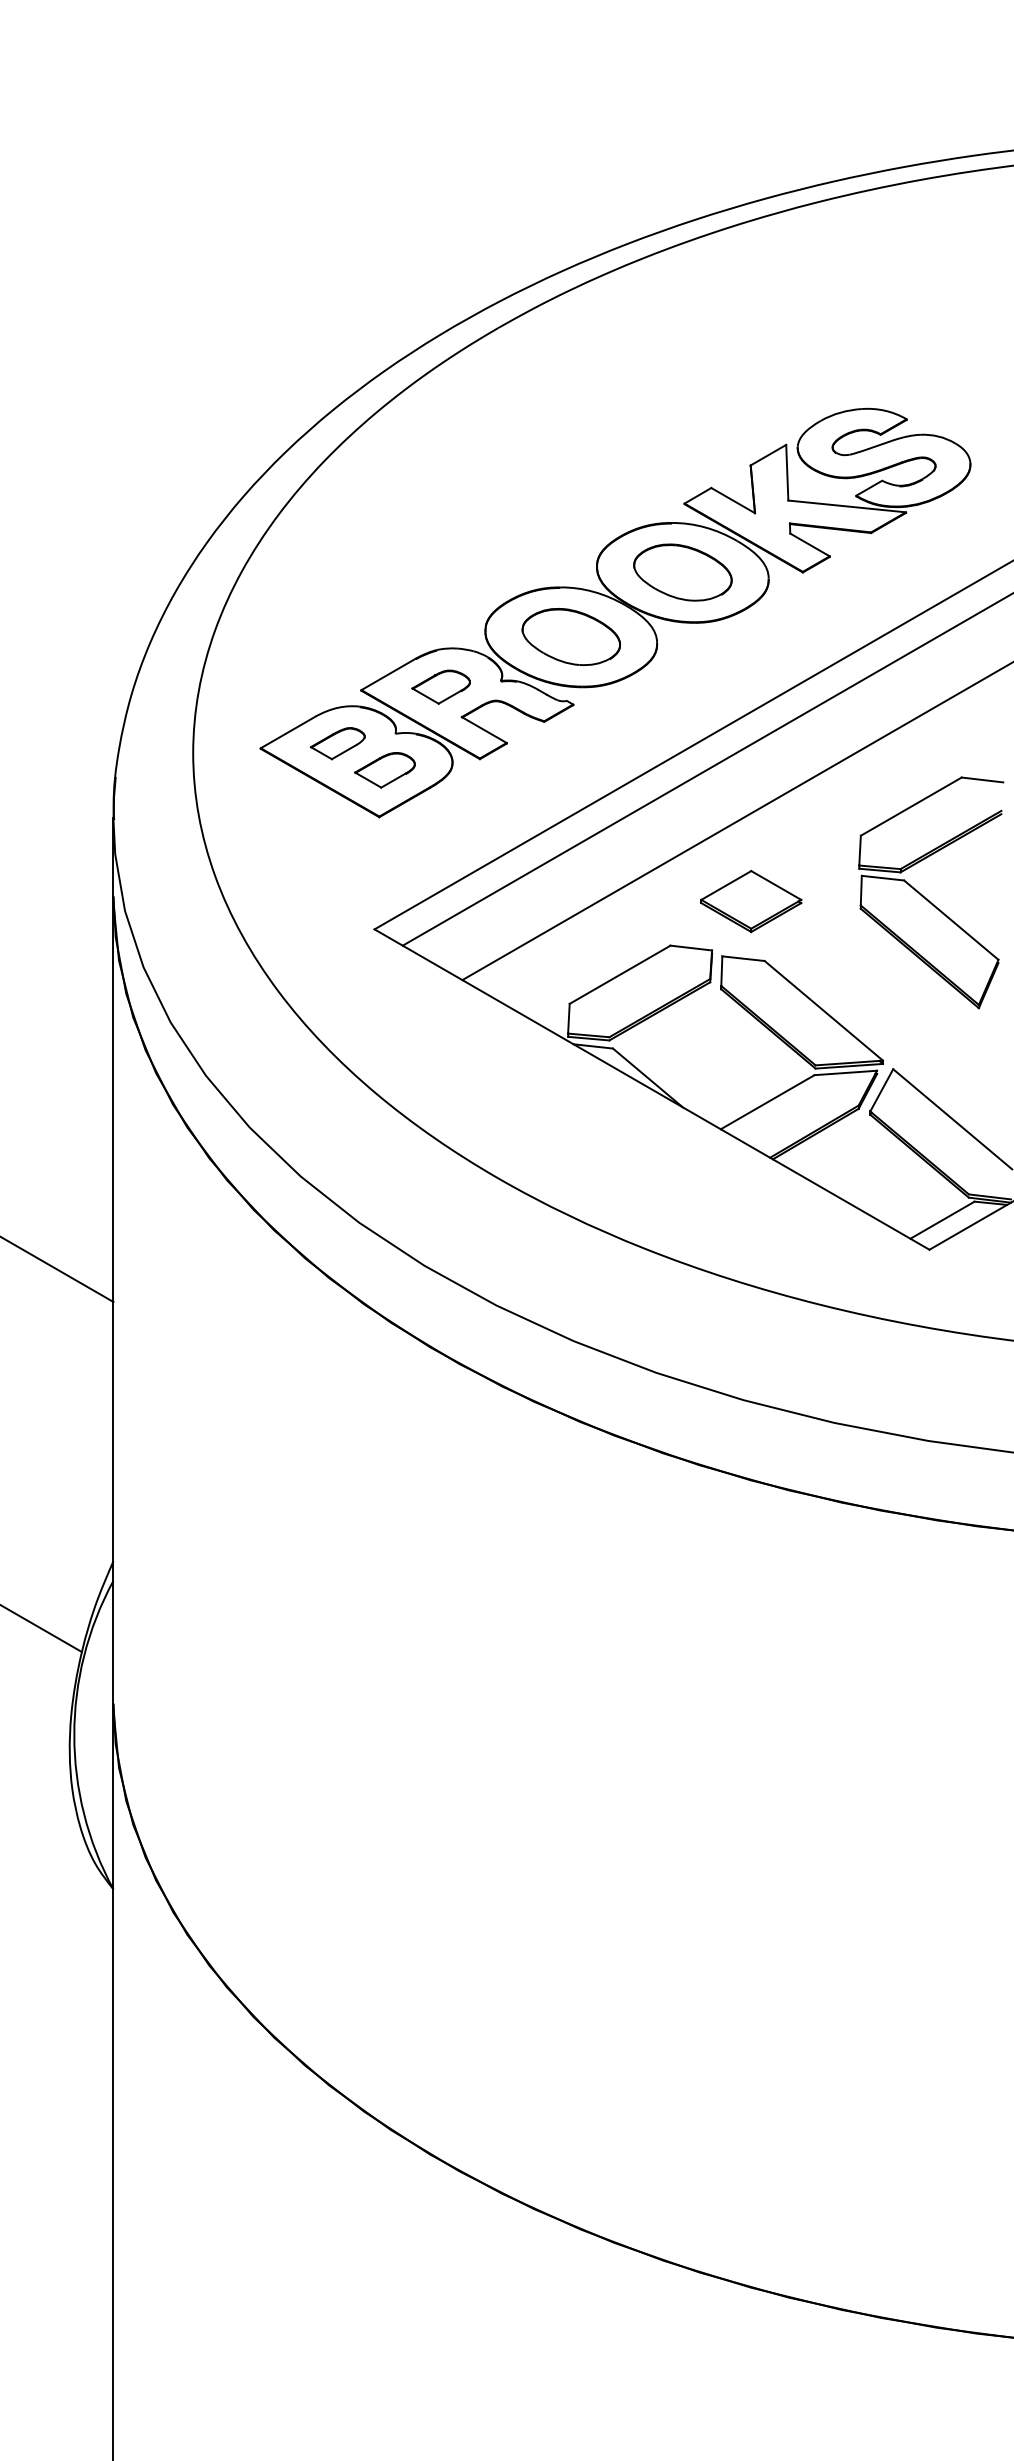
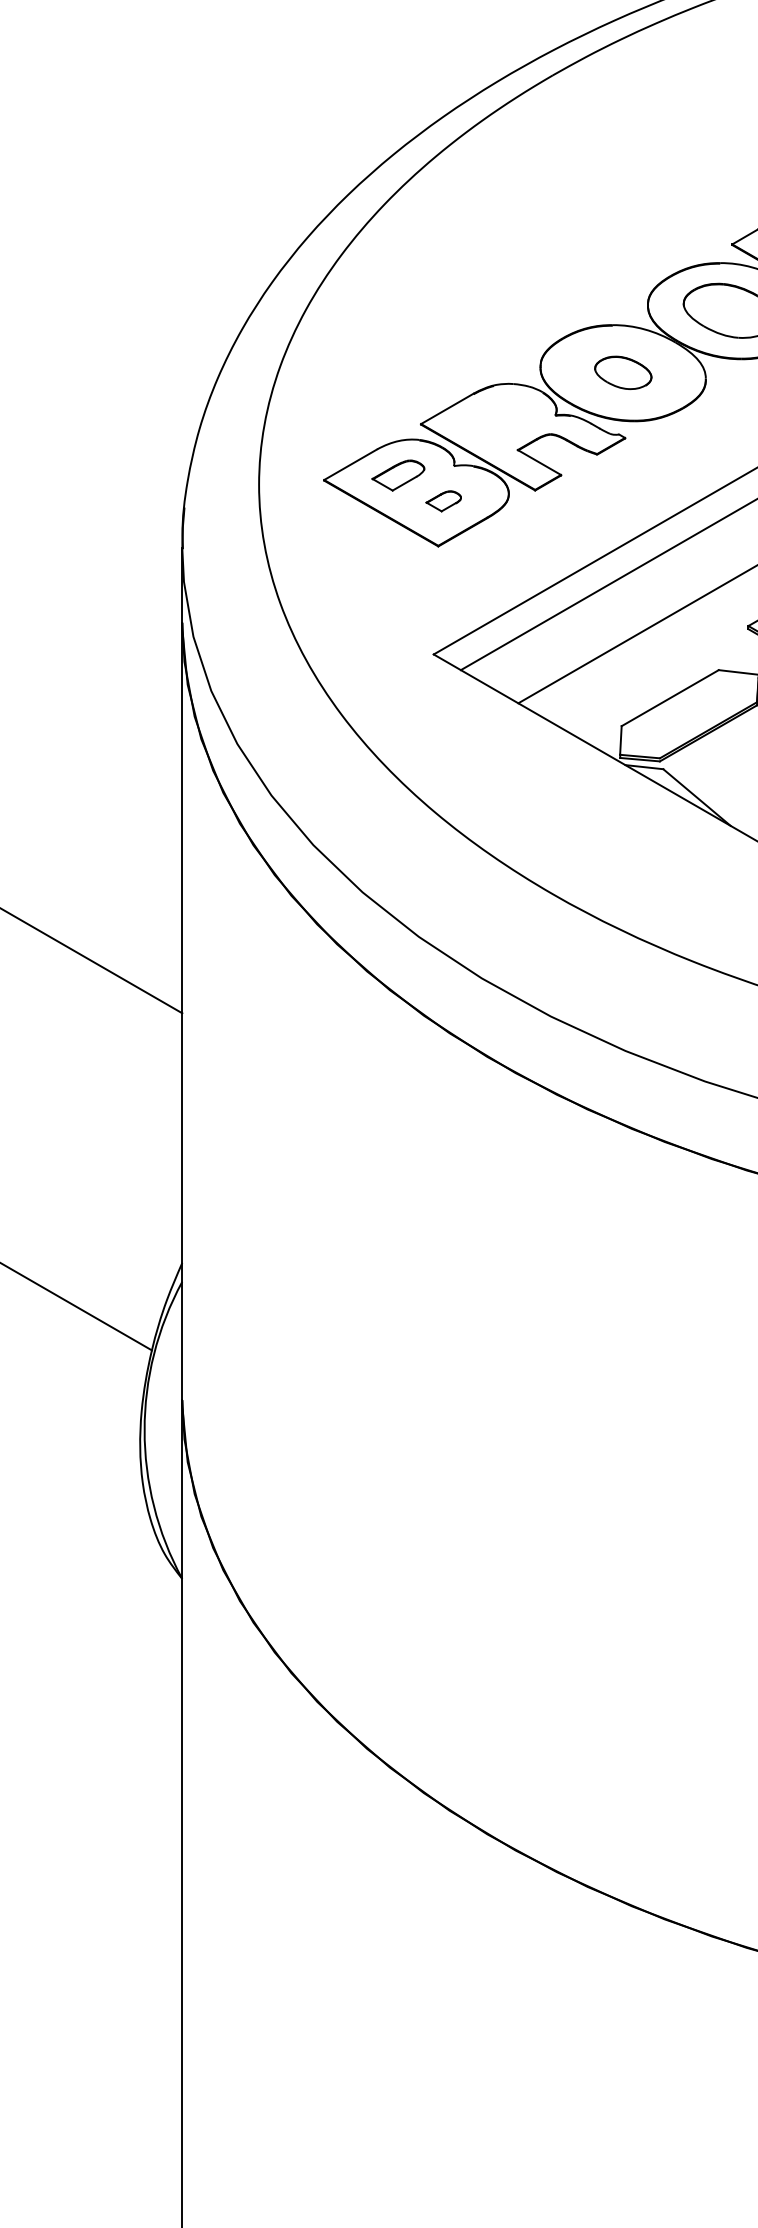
part: (571, 636) -> (623, 372), size x0.6
part: (440, 686) -> (497, 420), removed
part: (384, 770) -> (443, 501), size x0.6

